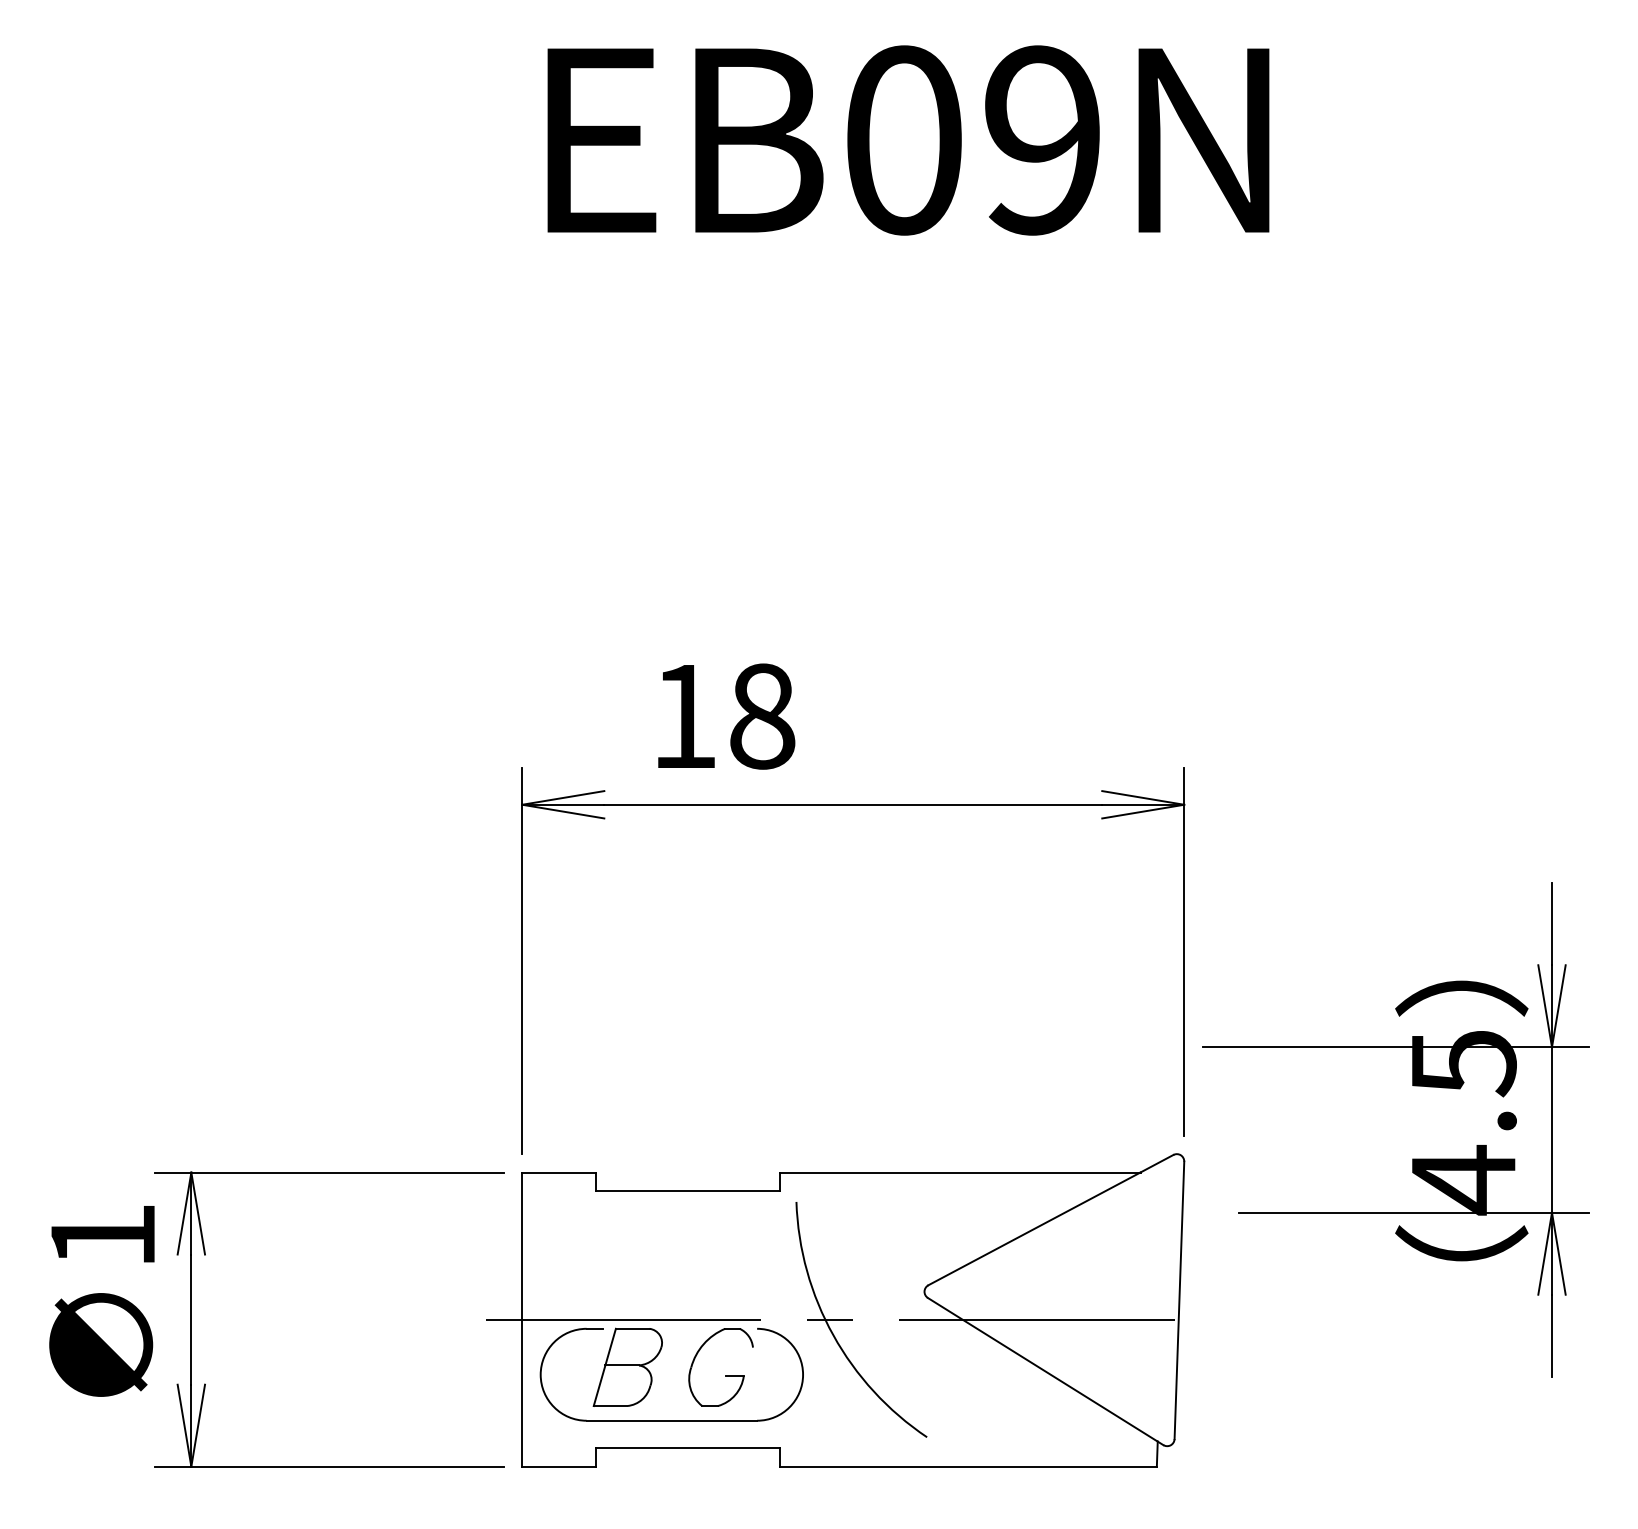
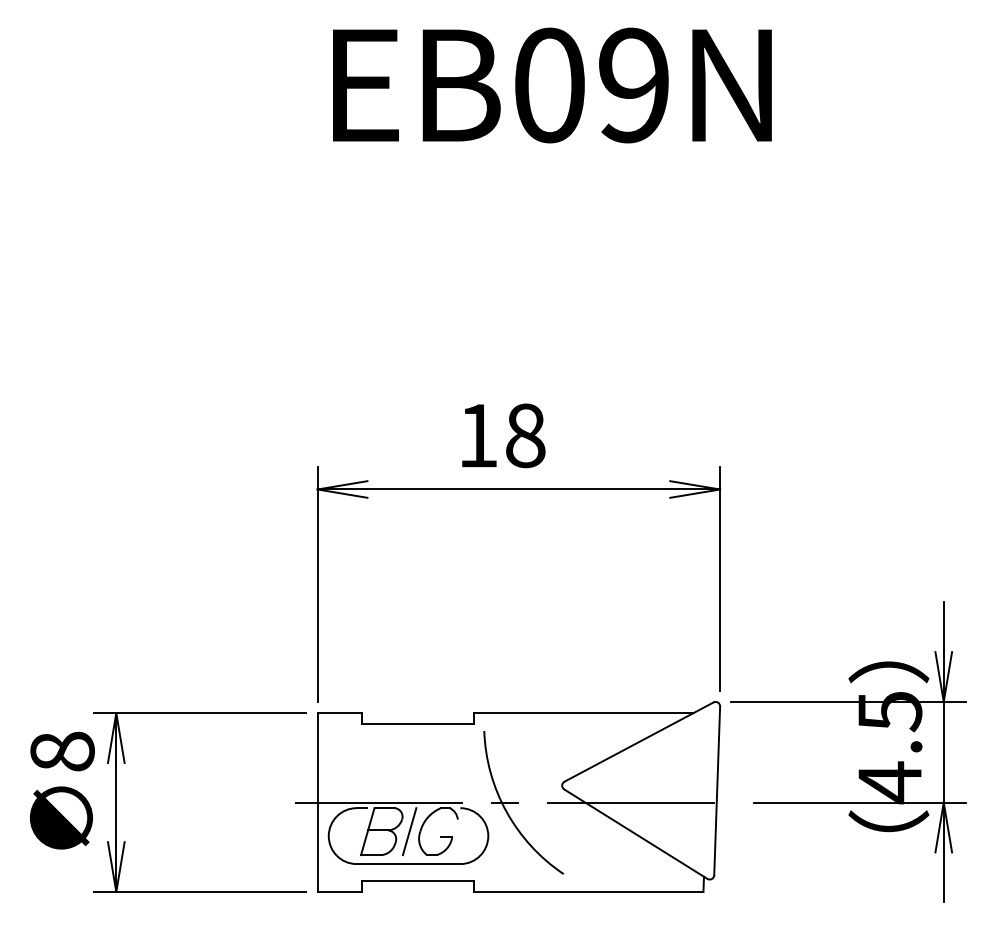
text: (726, 715) -> (503, 435), moved
part: (1413, 1158) -> (859, 769), moved
text: (102, 1235) -> (62, 751), 1 -> 8
line: (673, 1367) -> (409, 831), added

